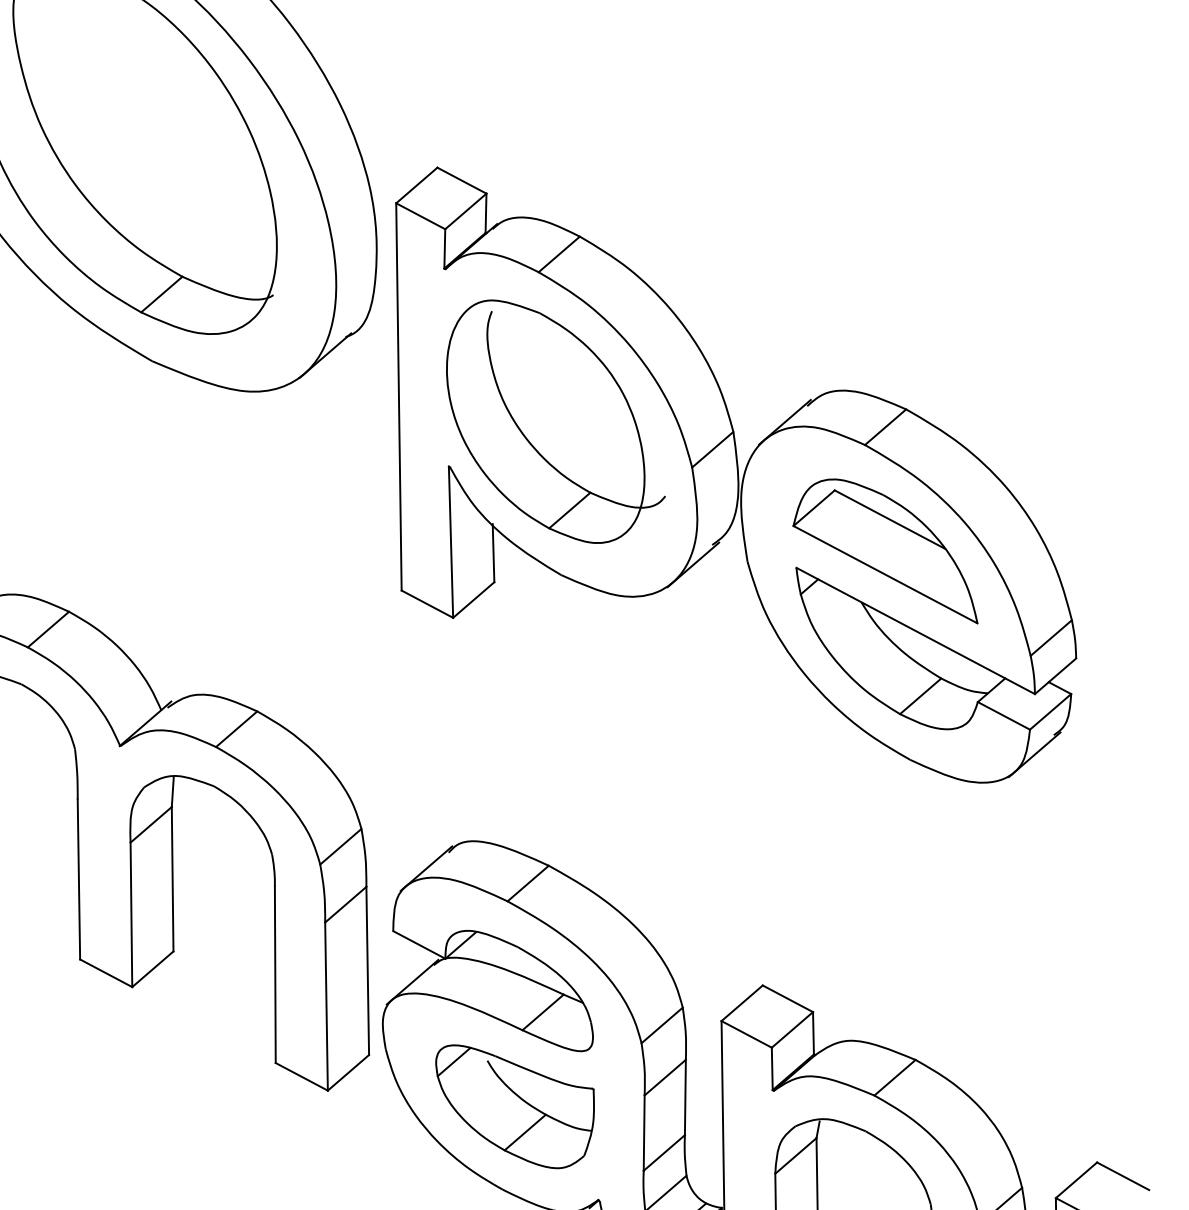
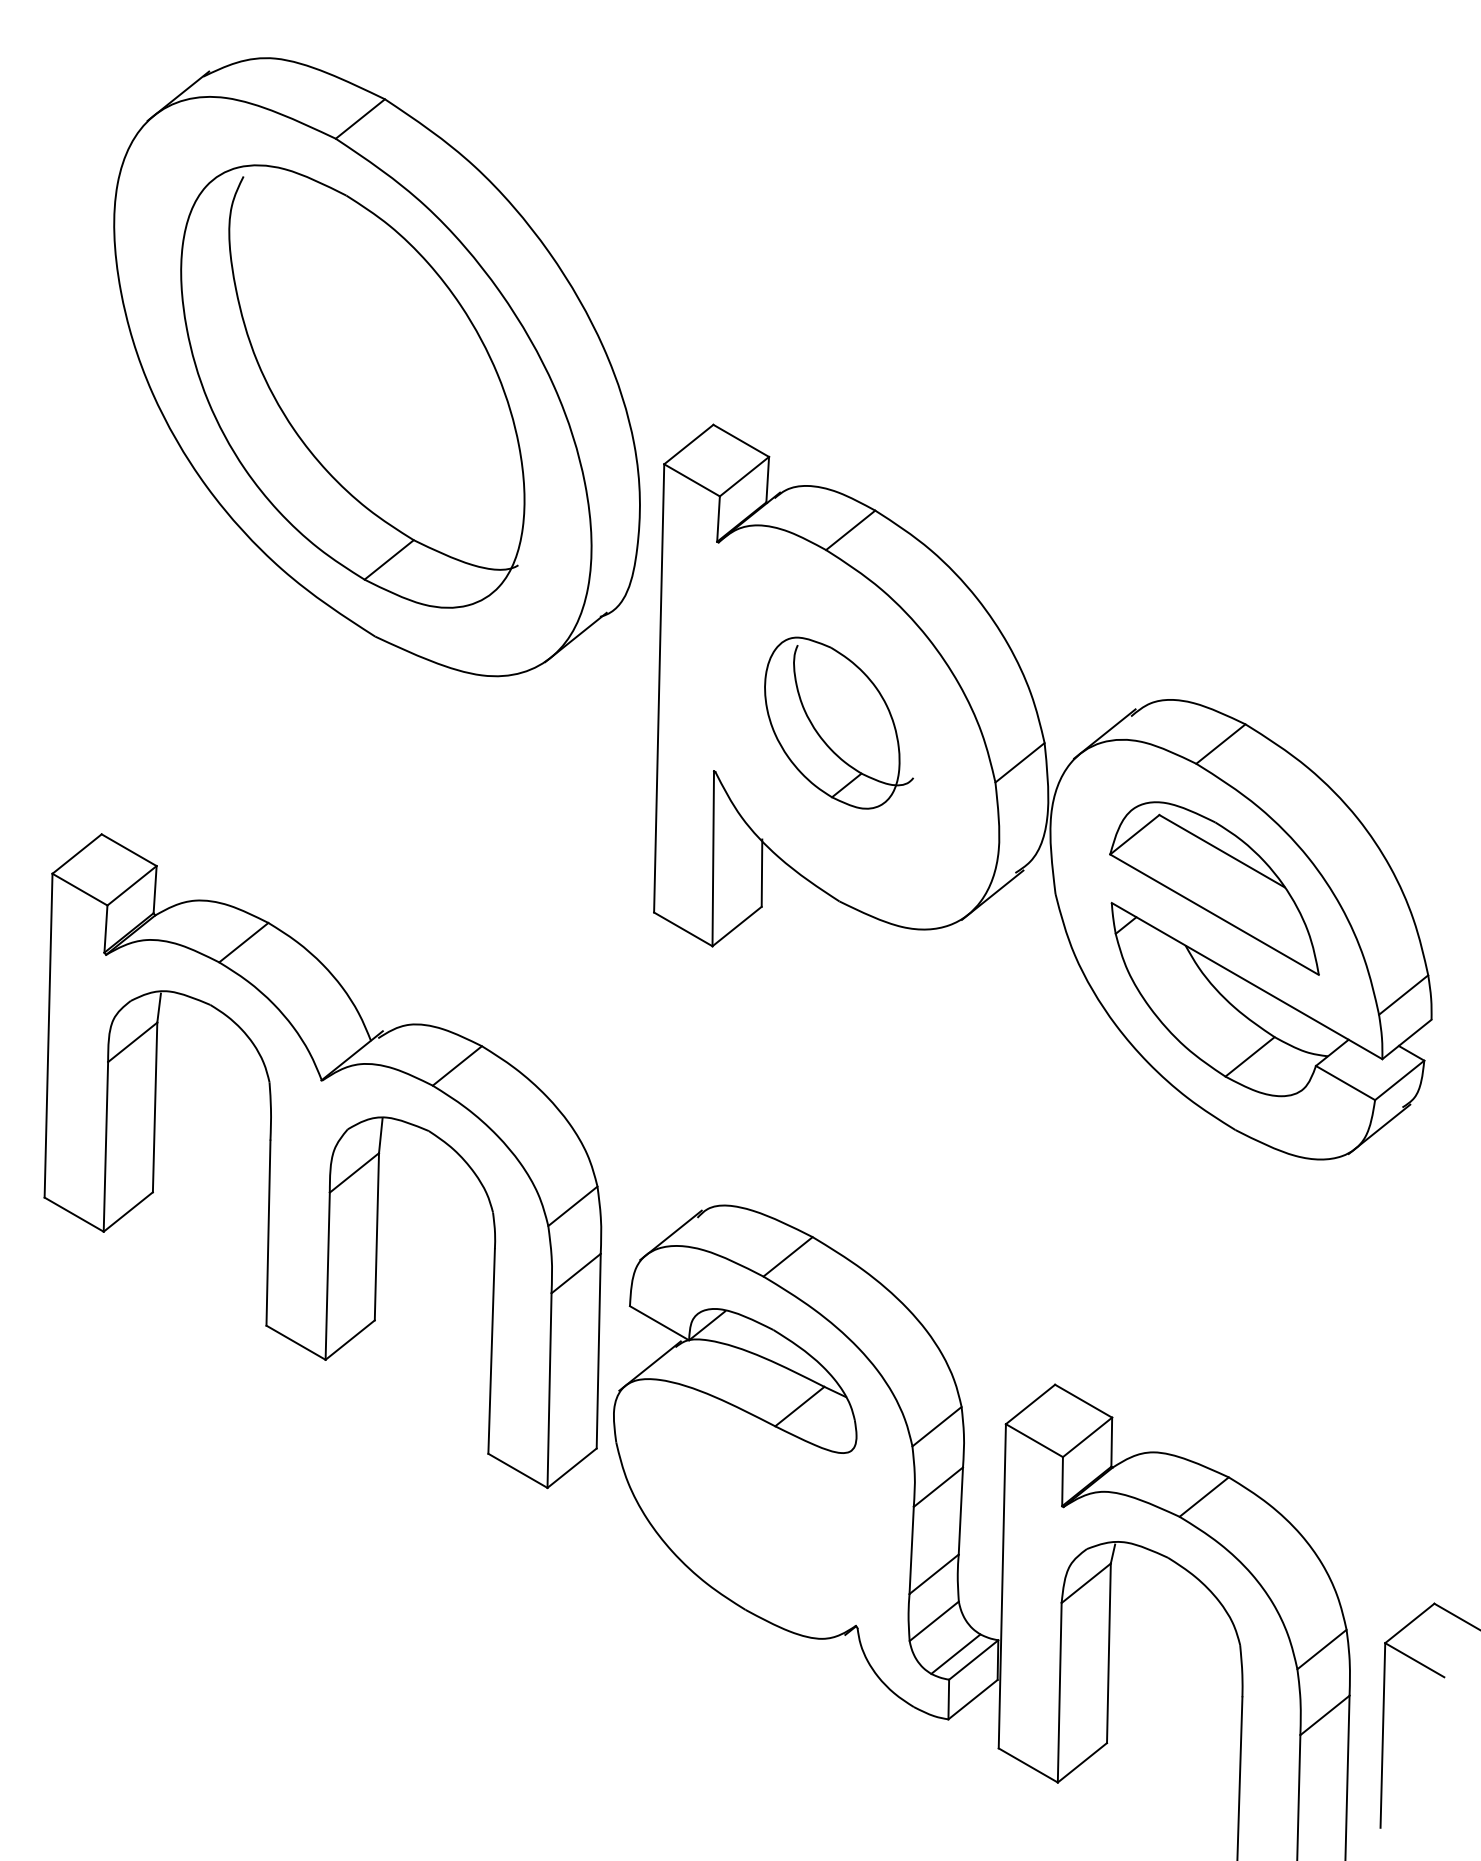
part: (554, 420) -> (838, 722), size x0.6
part: (516, 1106) -> (764, 1514), removed

